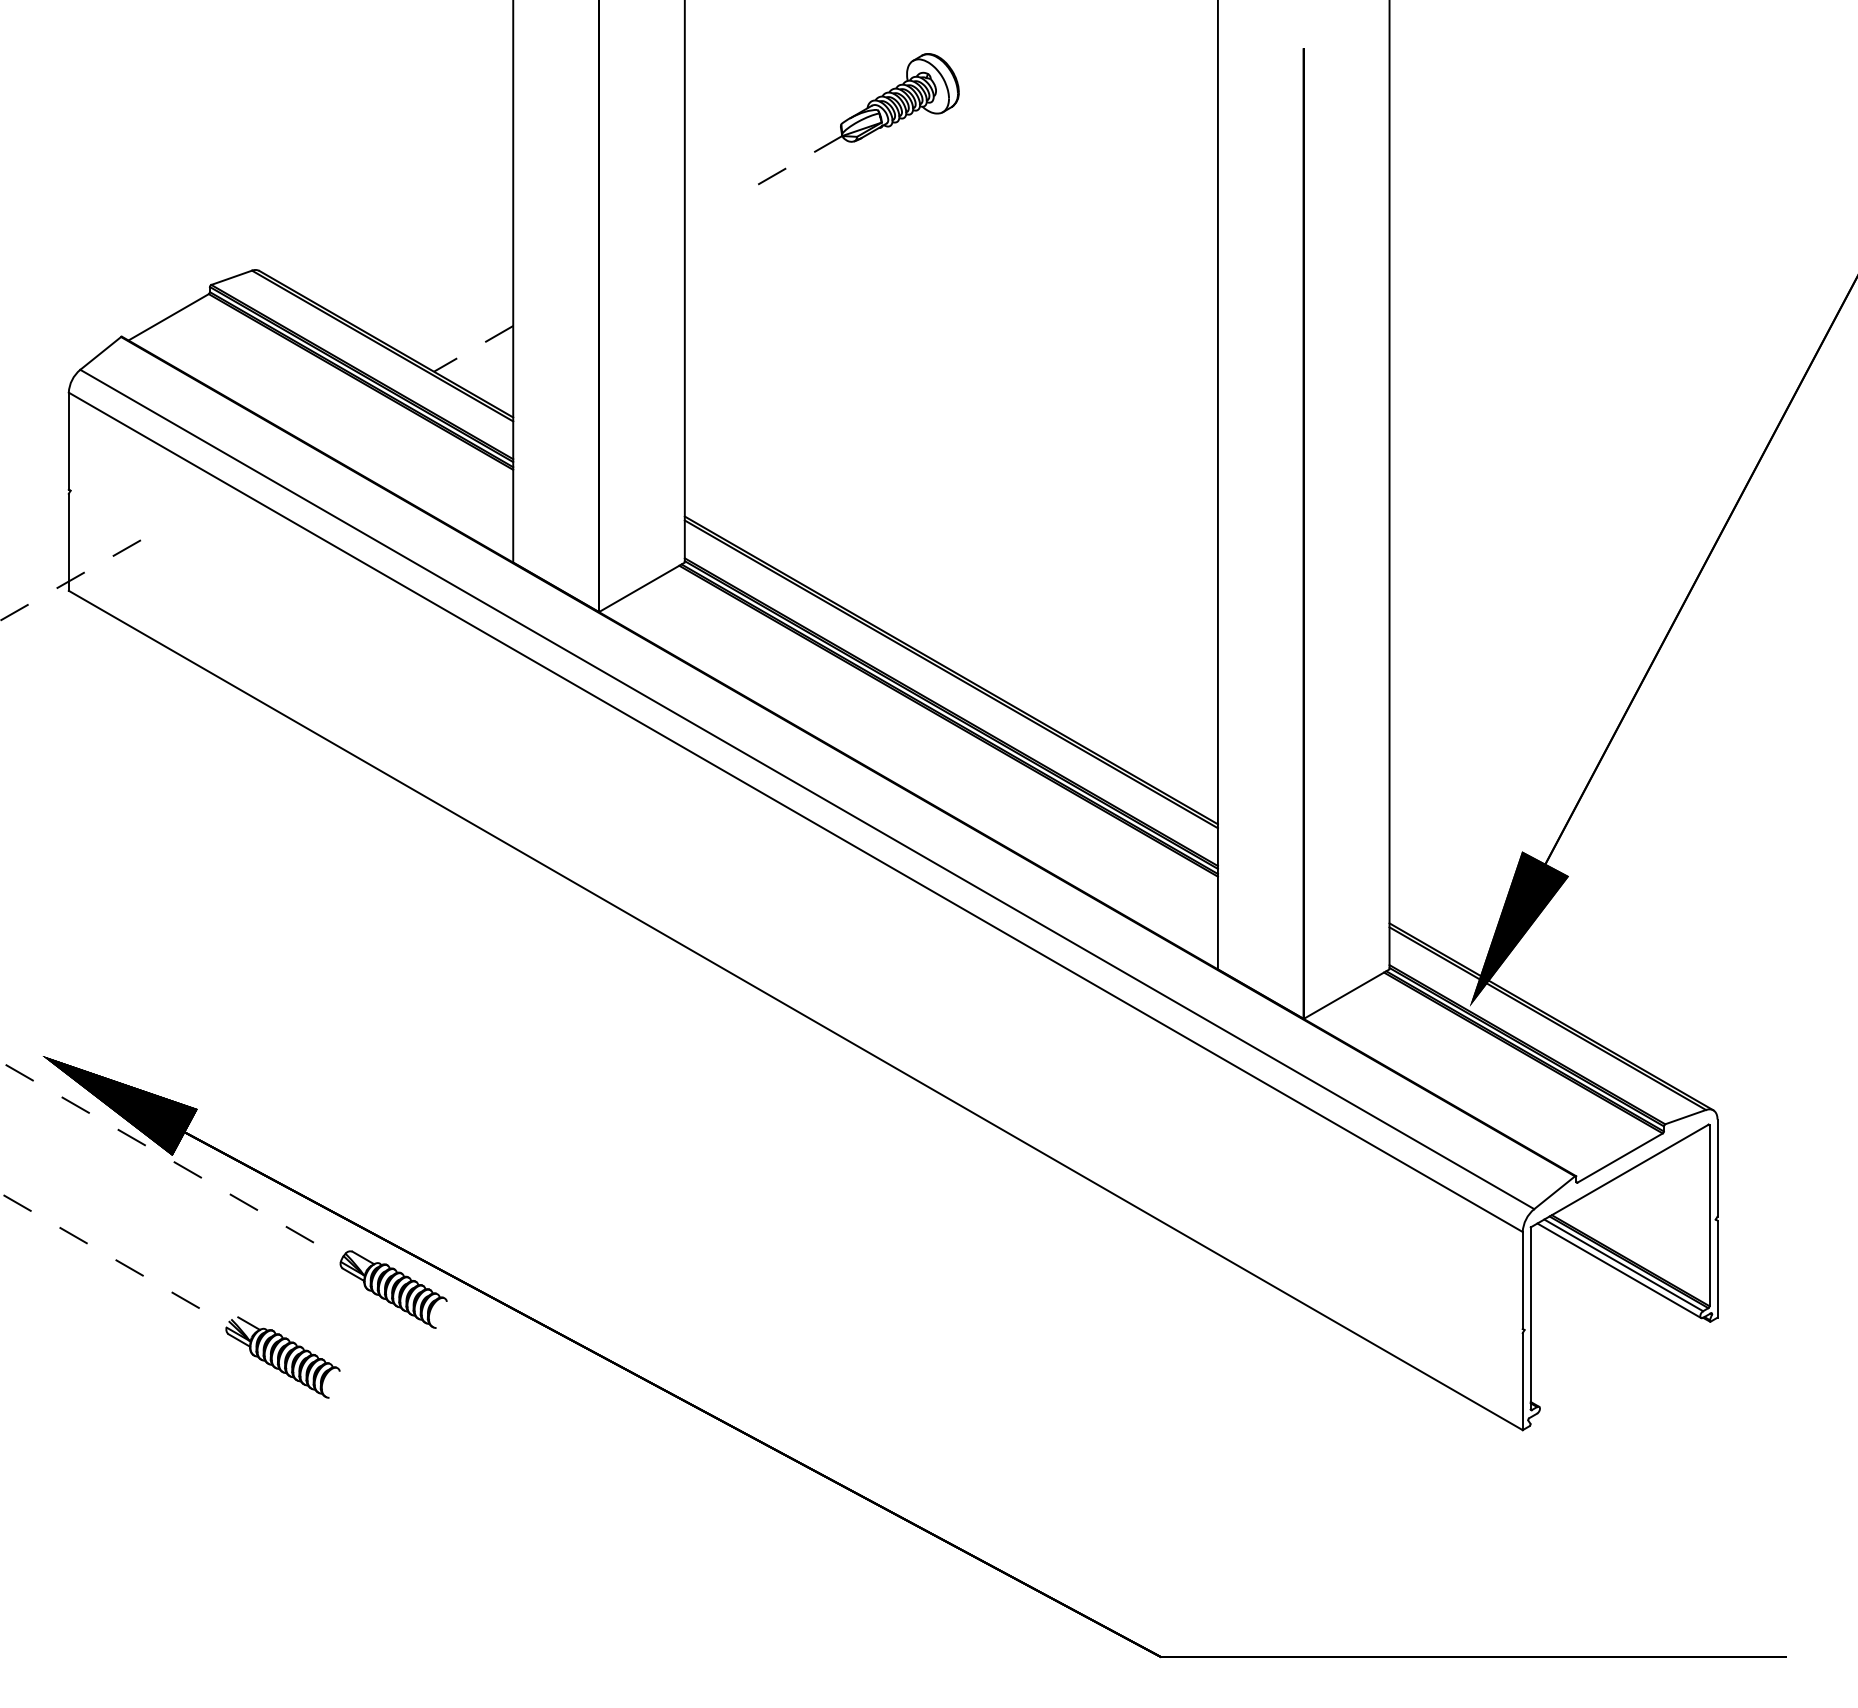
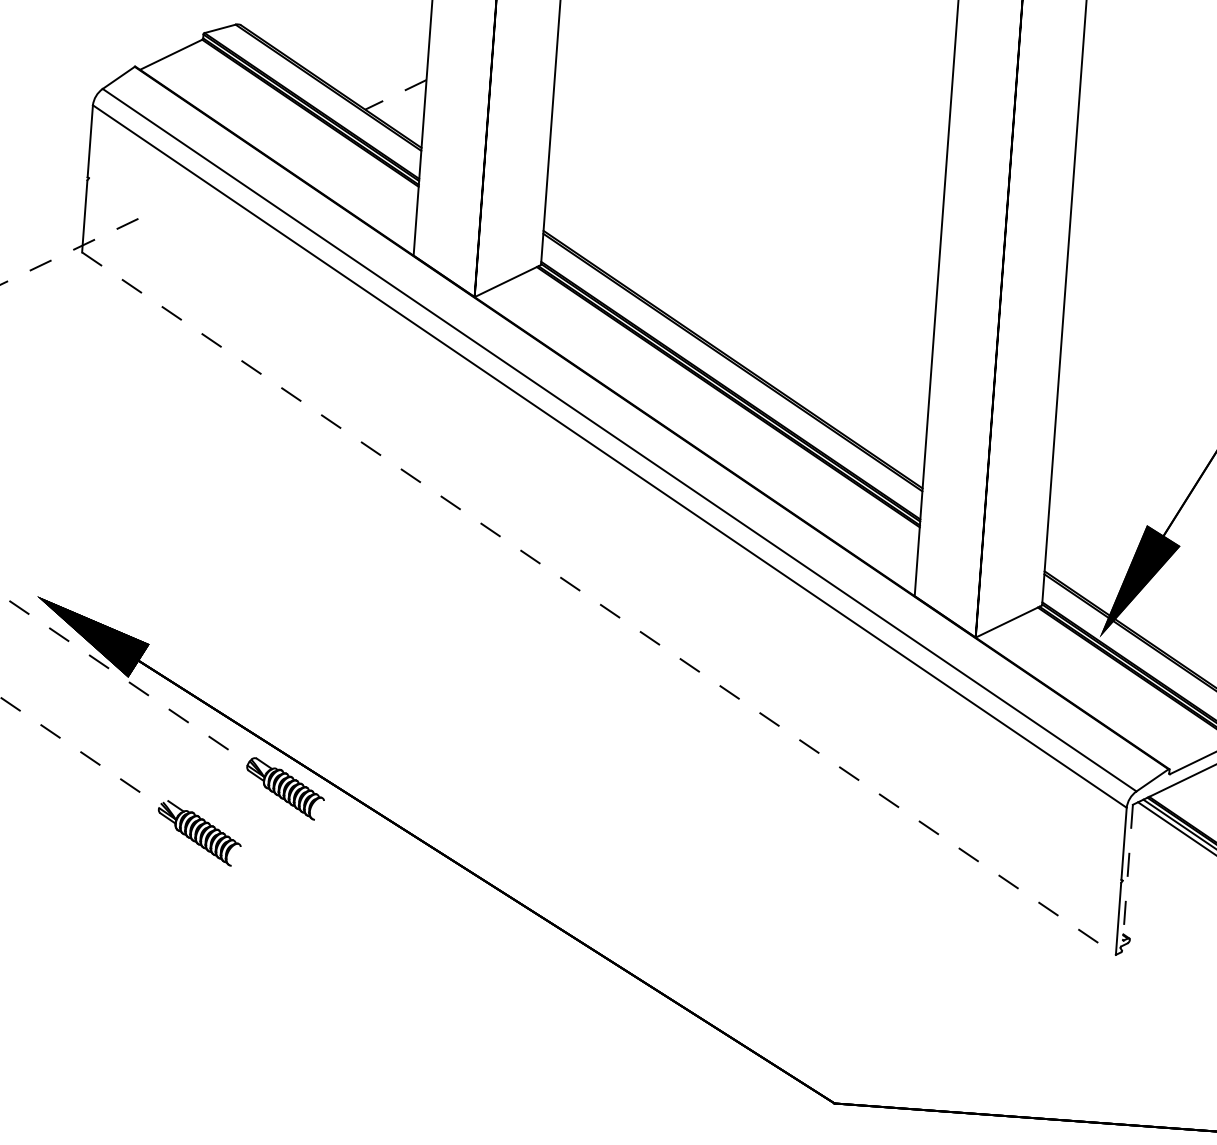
line: (796, 1010) -> (599, 603), solid -> dashed
line: (1530, 1318) -> (1127, 872), solid -> dashed

